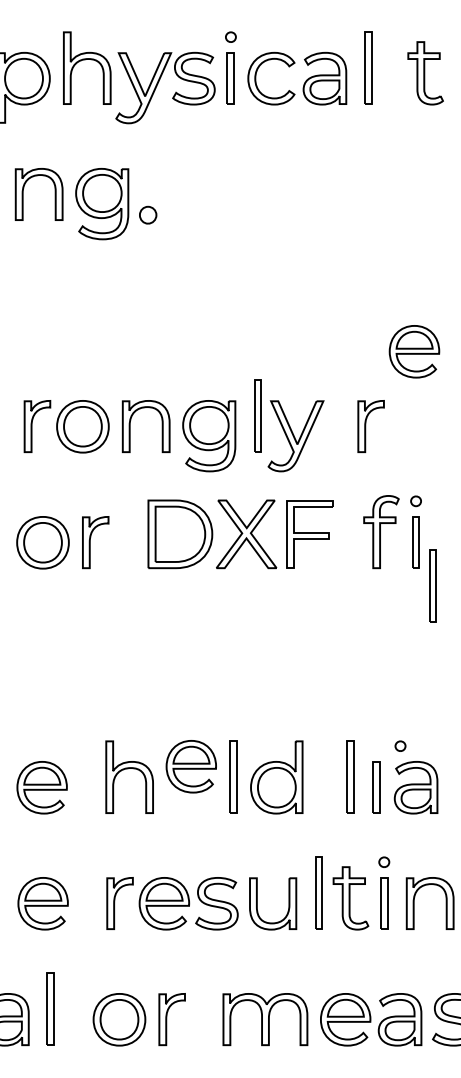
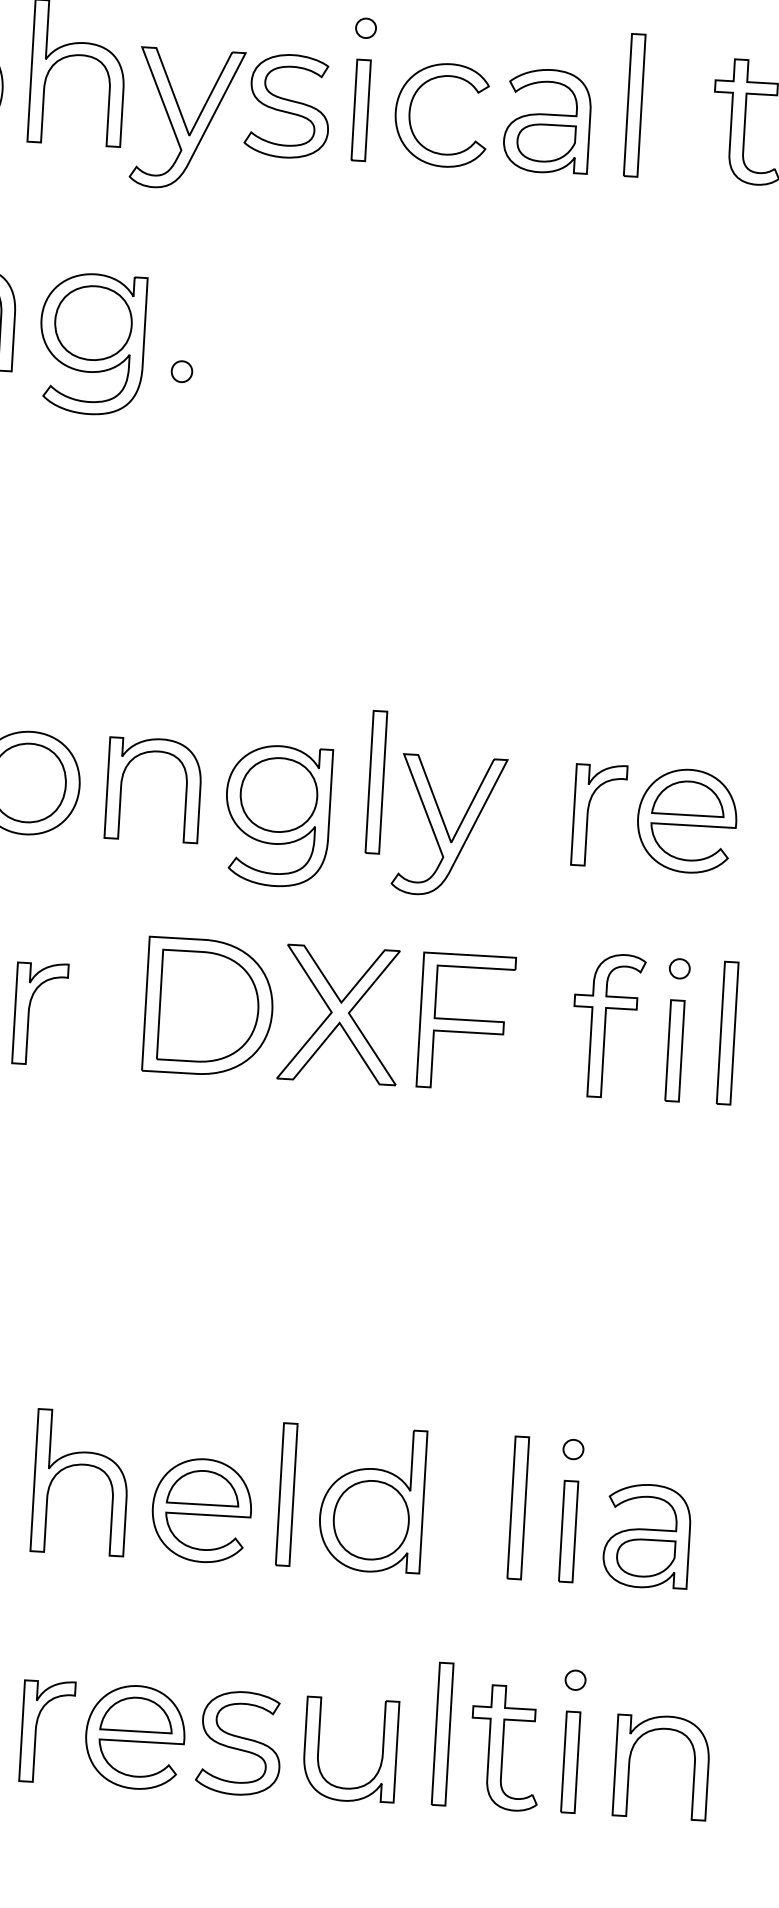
part: (148, 215) -> (182, 372), size x0.62
part: (414, 351) -> (687, 820), moved
part: (432, 585) -> (726, 1031), moved
part: (400, 745) -> (573, 1448), moved
part: (190, 766) -> (200, 1510), moved

